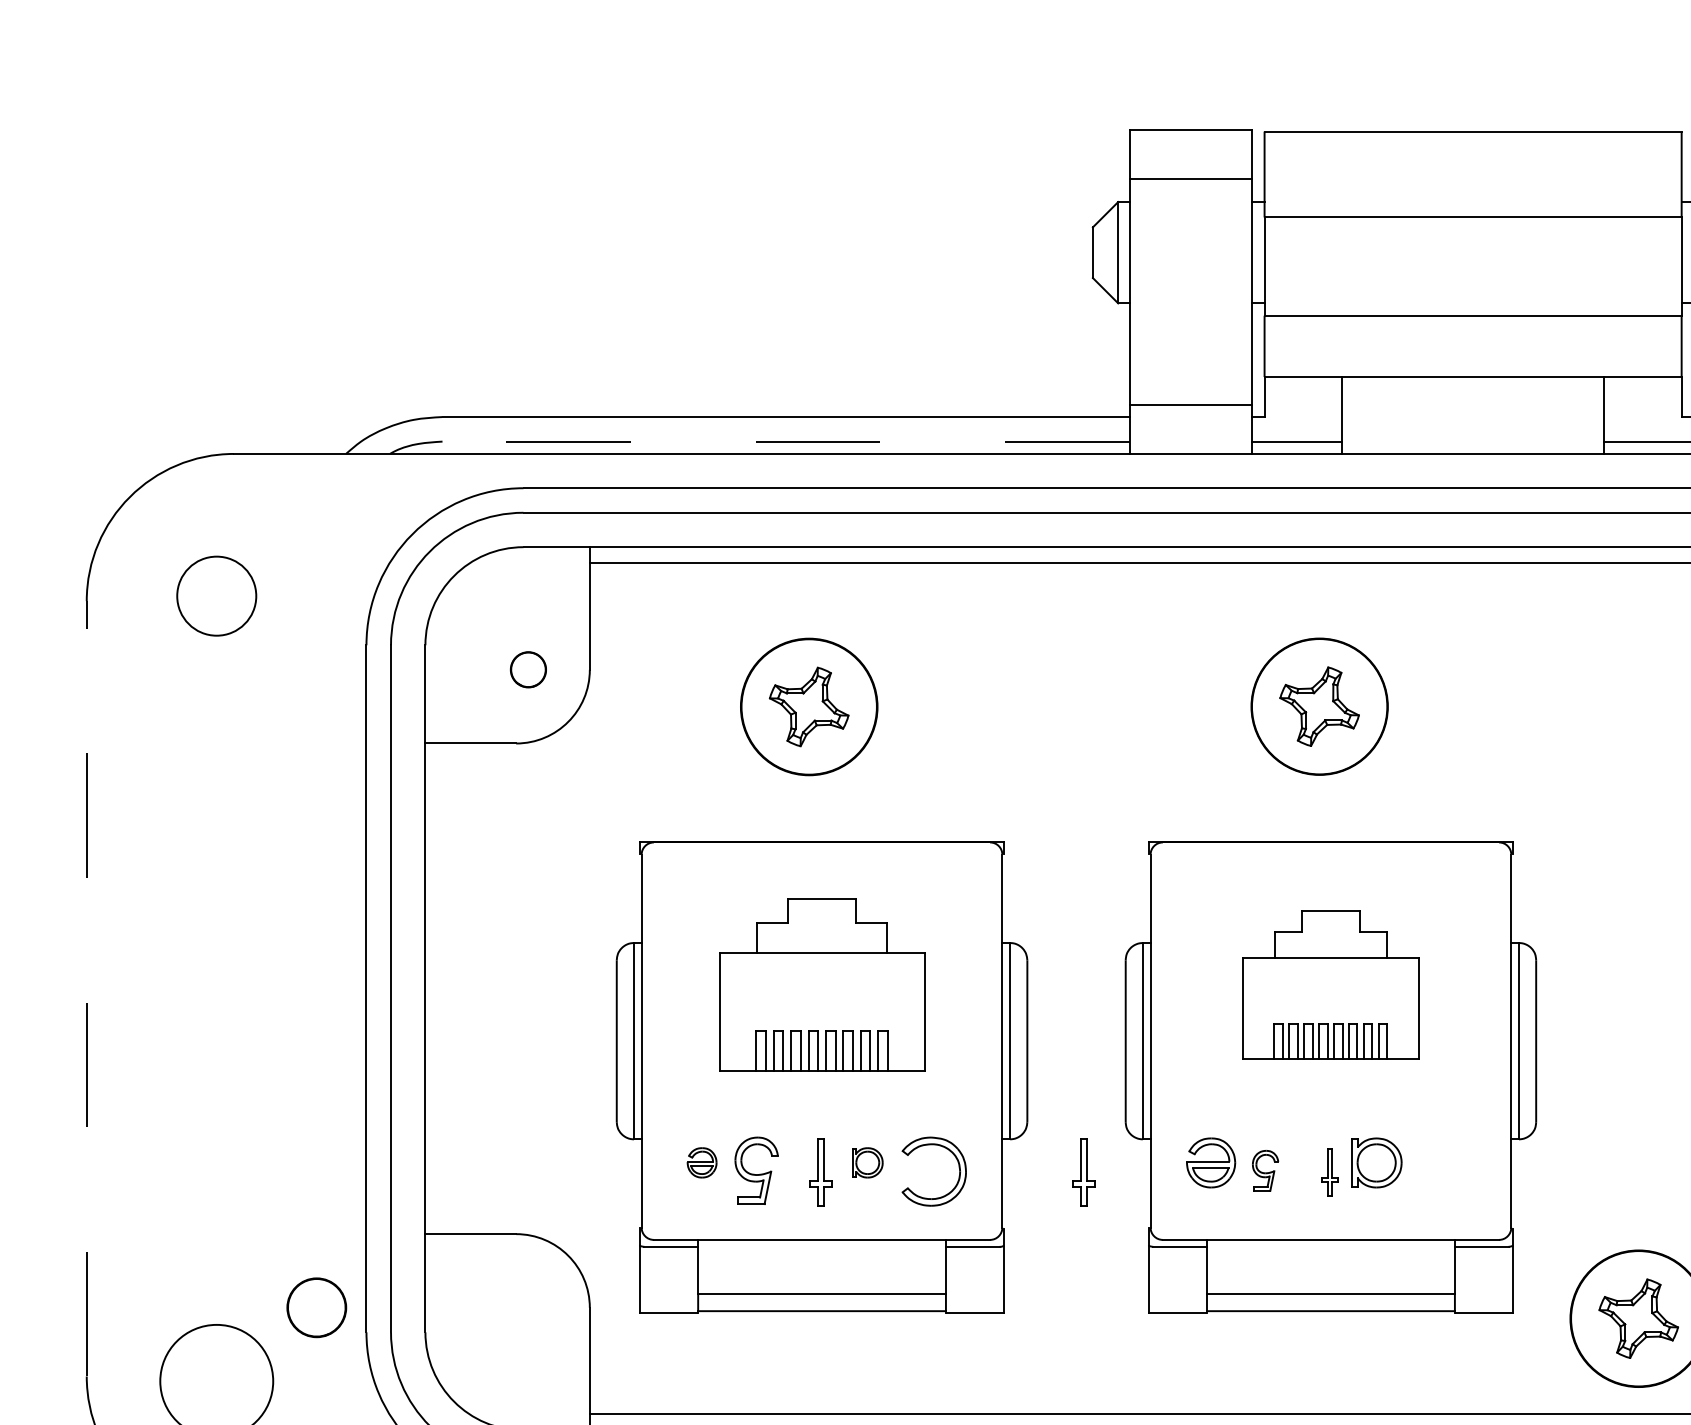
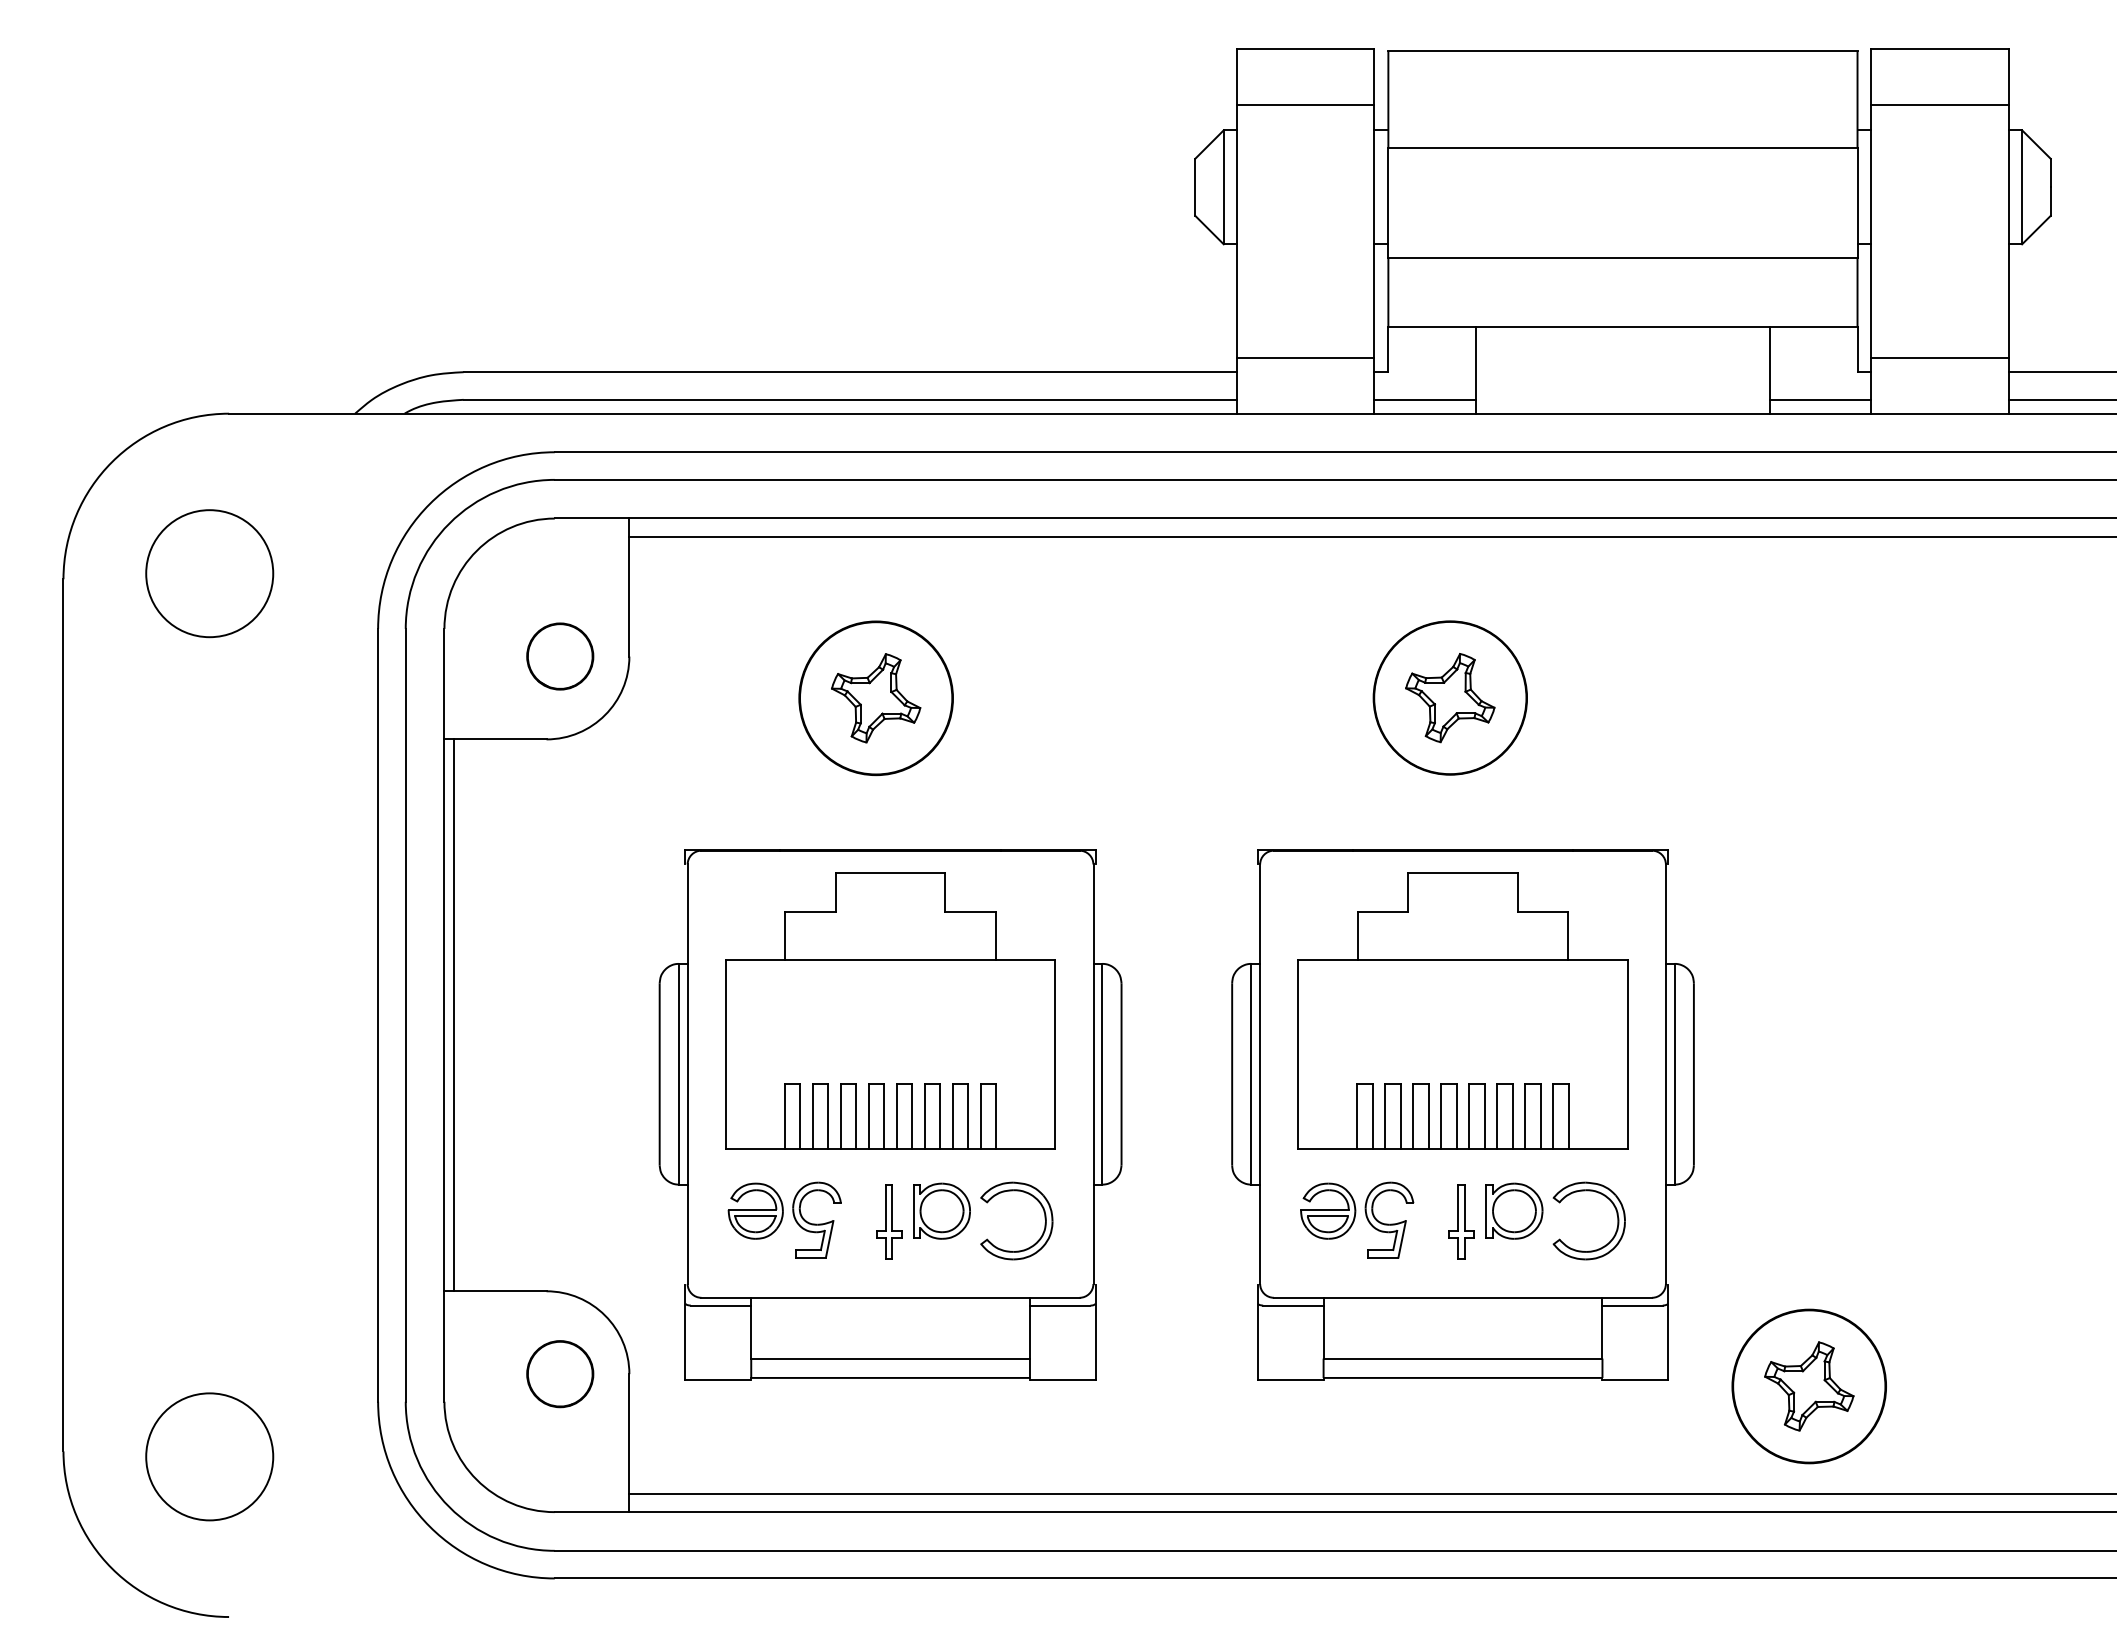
line: (785, 441) -> (849, 399), dashed -> solid
circle: (216, 596) -> (209, 573), size x1.43
circle: (528, 669) -> (560, 656), size x1.67
part: (821, 984) -> (890, 1010), size x1.43
part: (1330, 984) -> (1462, 1010), size x1.67
line: (86, 988) -> (63, 1014), dashed -> solid
line: (433, 988) -> (453, 1015), added
part: (1457, 1150) -> (1605, 1197), added
part: (701, 1162) -> (755, 1210), size x1.67
part: (867, 1162) -> (941, 1210), size x1.67
part: (1265, 1170) -> (1389, 1219), size x1.67
part: (1084, 1172) -> (1185, 1221), removed
part: (1329, 1172) -> (1461, 1221), size x1.43
circle: (317, 1308) -> (560, 1374), moved

